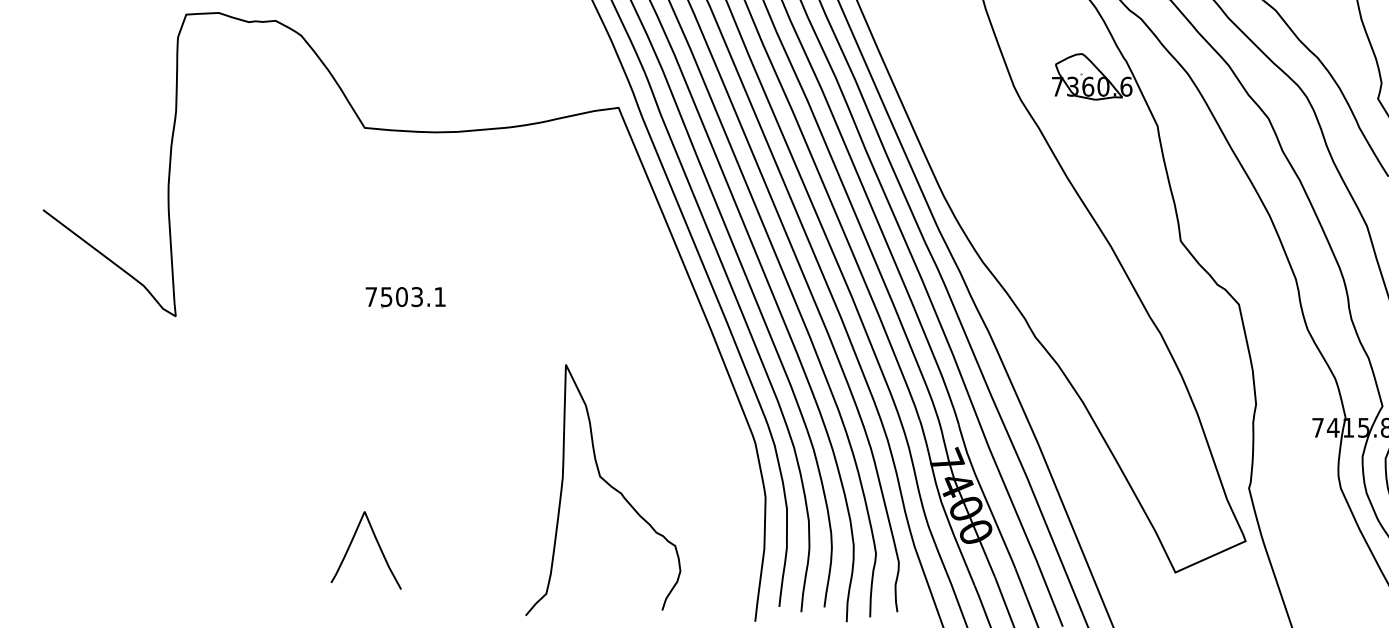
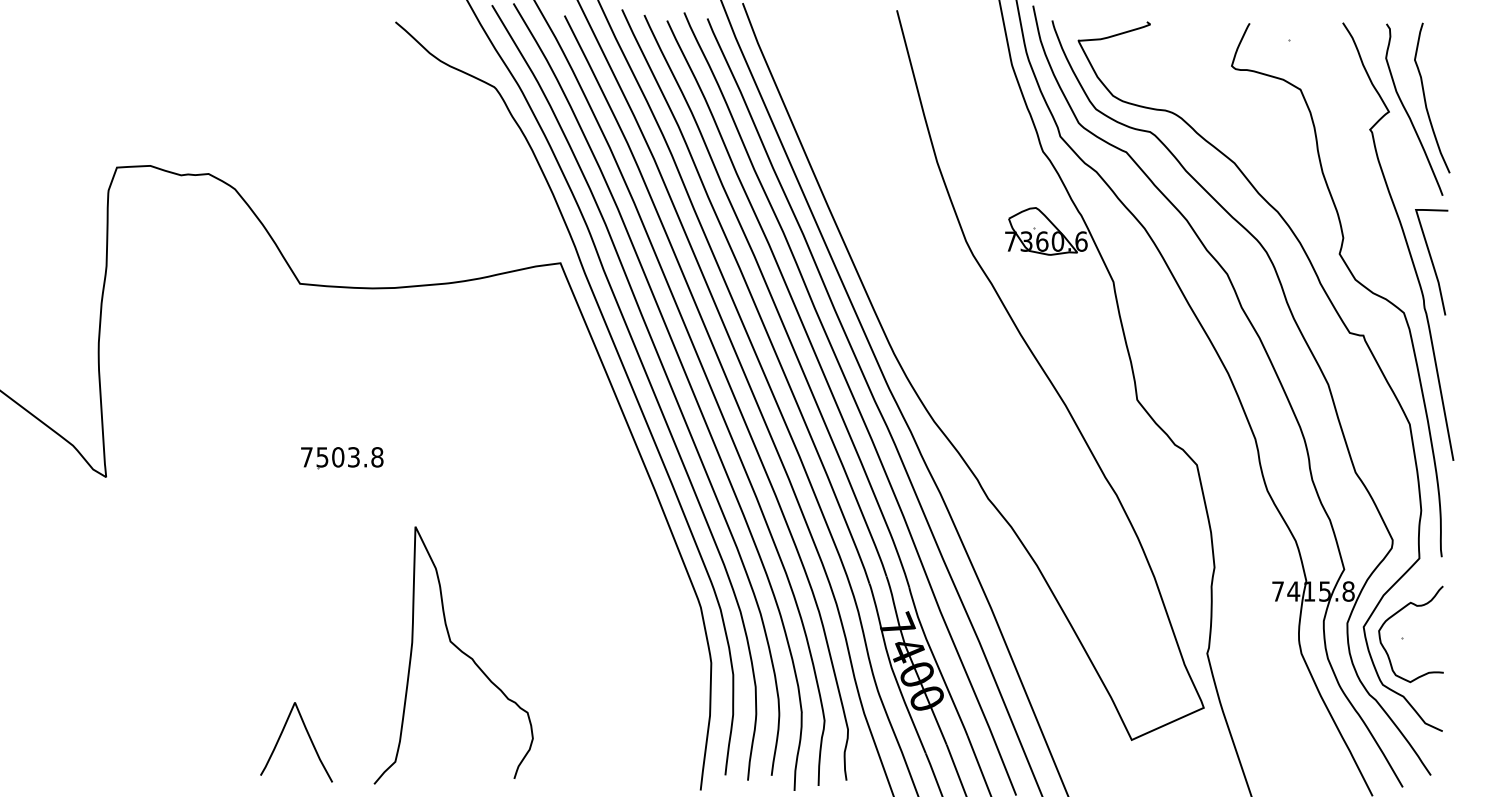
text: (440, 297) -> (377, 457), 7503.1 -> 7503.8
curve: (605, 483) -> (456, 648), moved
curve: (378, 547) -> (309, 739), moved

